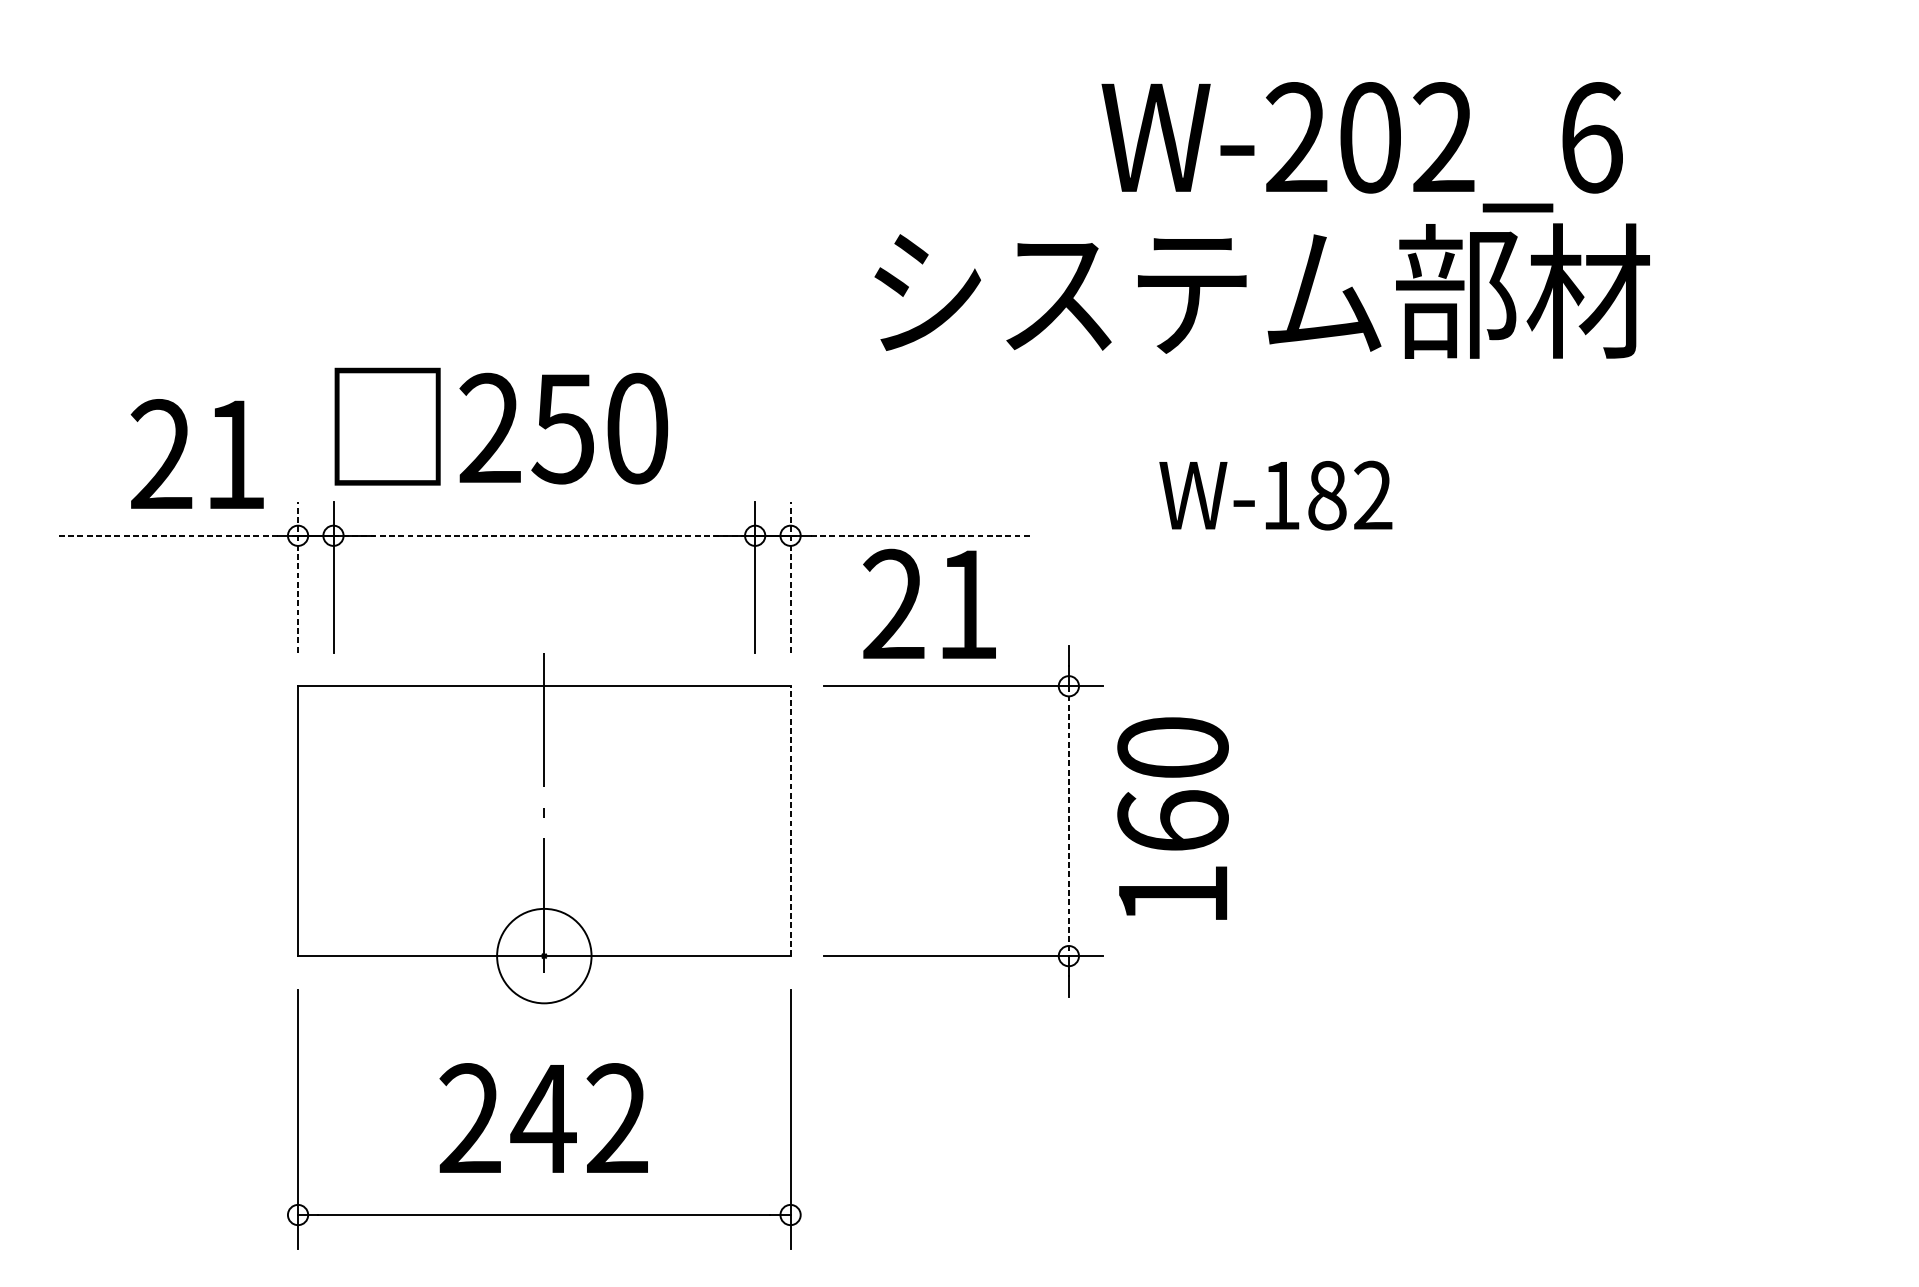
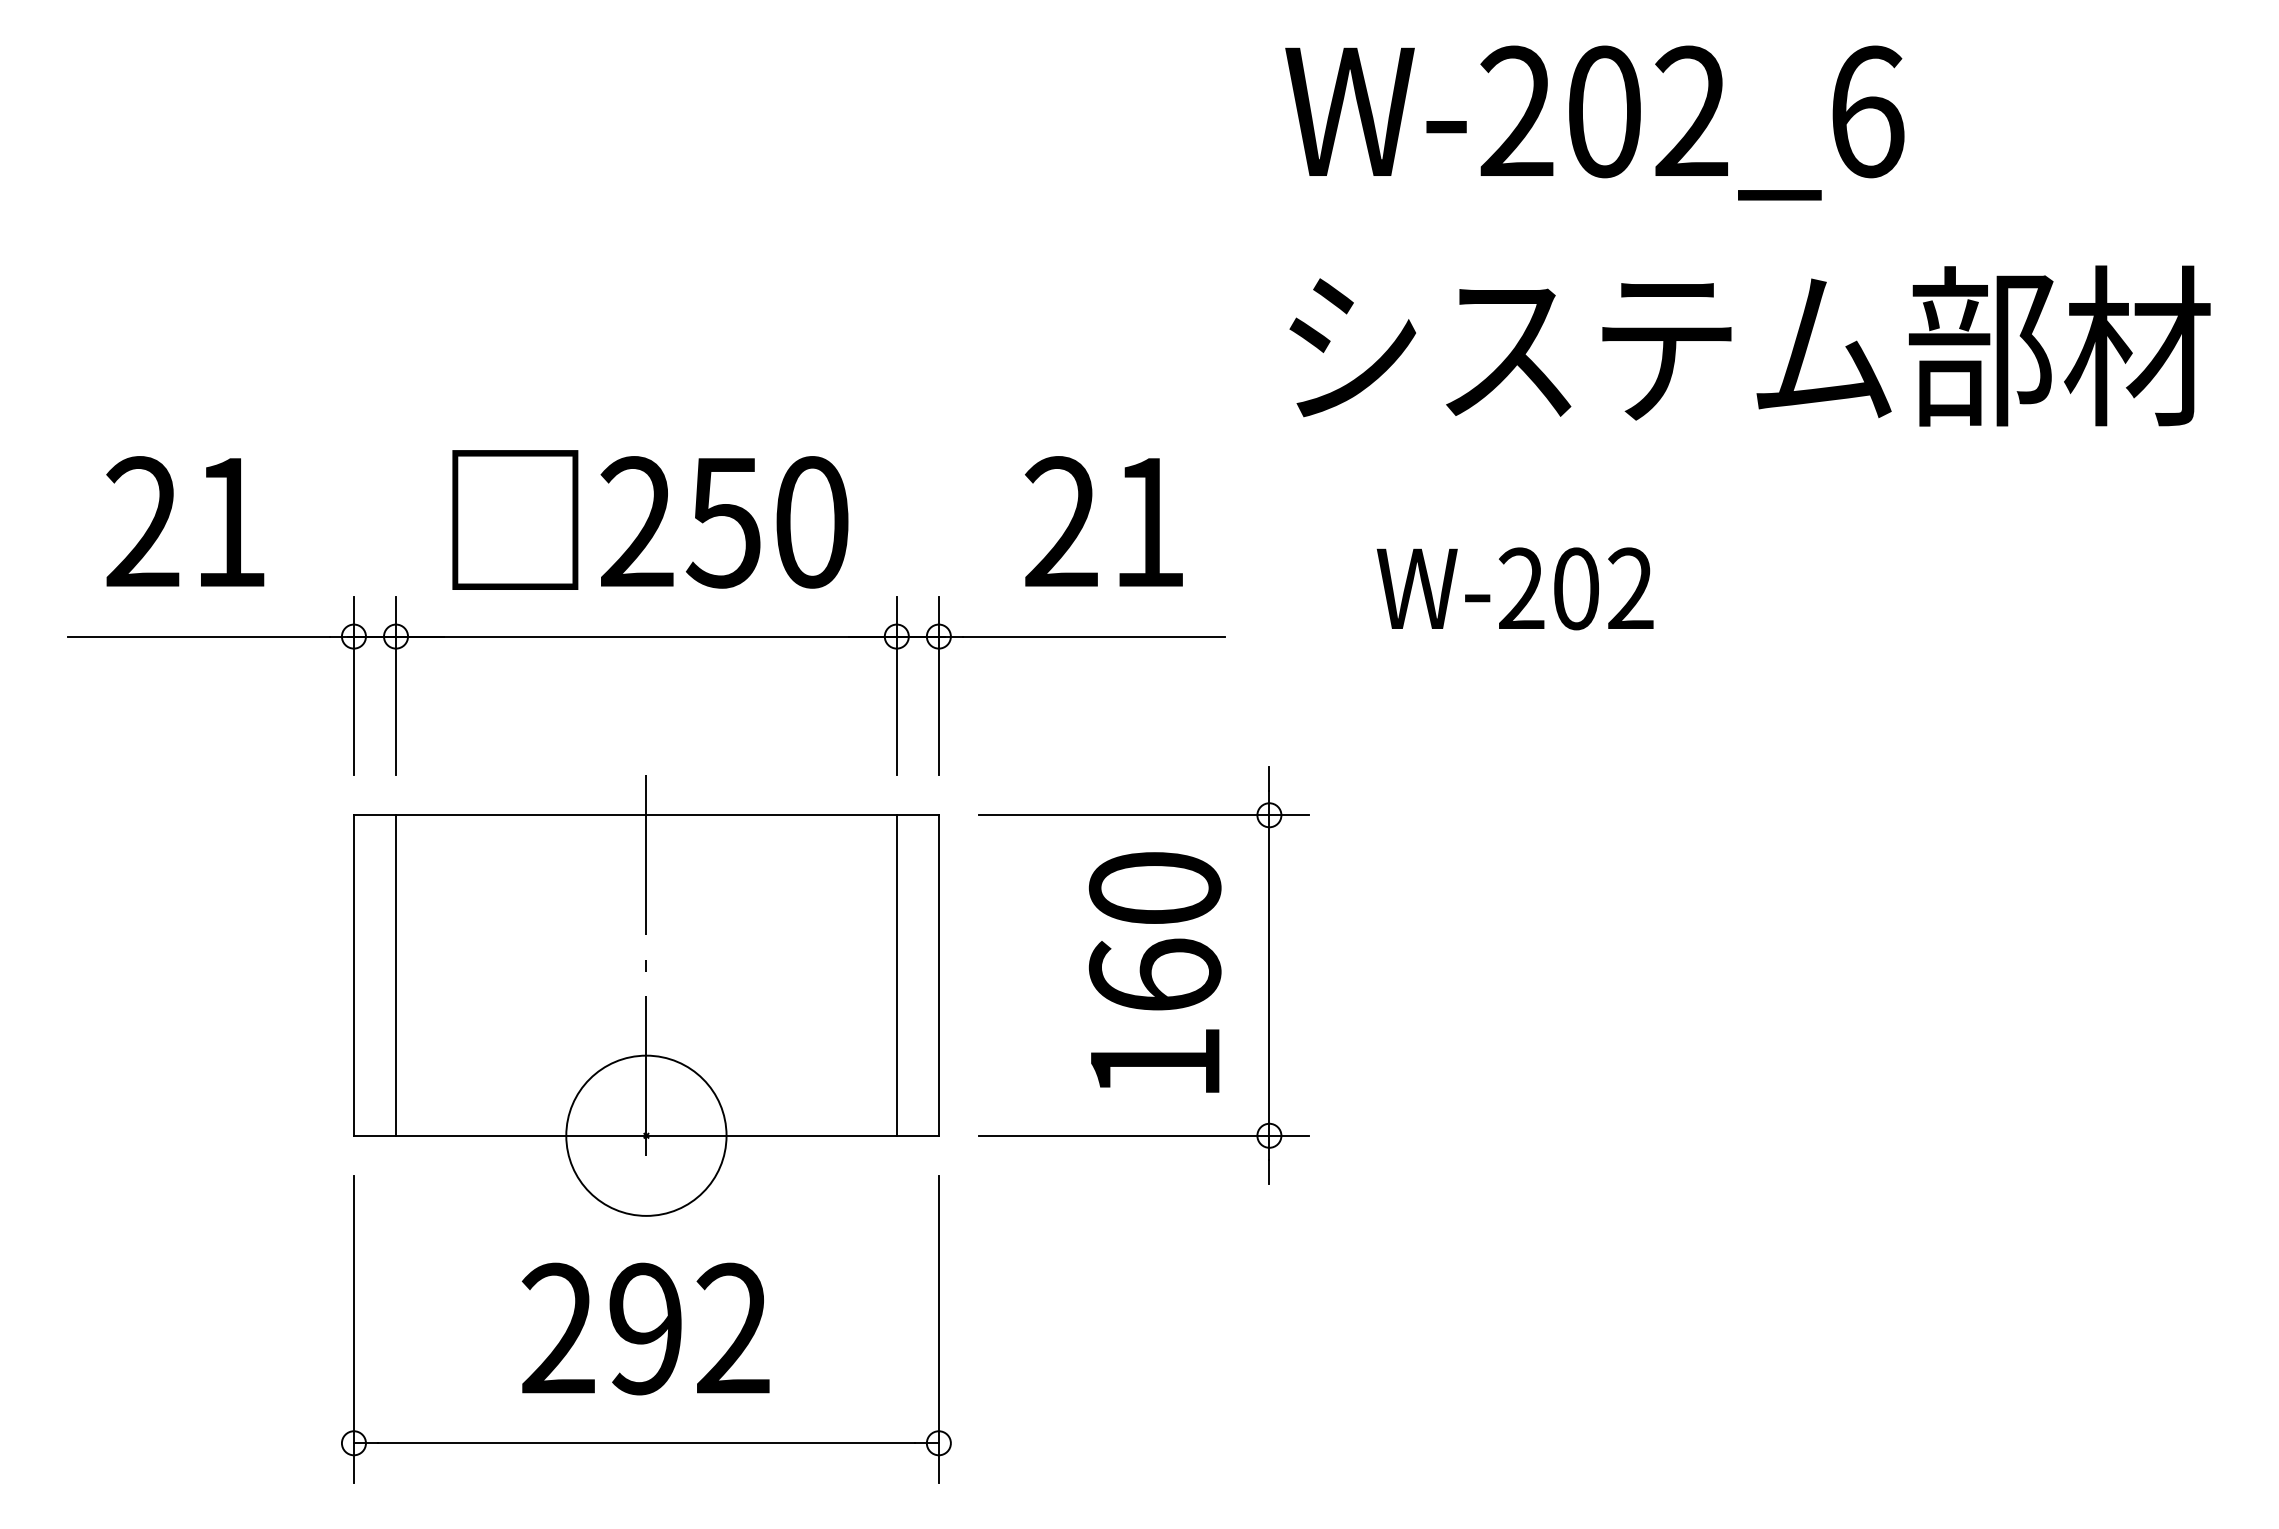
text: (1361, 146) -> (1594, 122), moved
text: (1261, 290) -> (1749, 345), moved
text: (501, 426) -> (650, 519), moved
text: (197, 454) -> (185, 521), moved
text: (1303, 495) -> (1548, 588), W-182 -> W-202
line: (168, 535) -> (199, 636), dashed -> solid
line: (544, 535) -> (646, 636), dashed -> solid
line: (920, 535) -> (1093, 636), dashed -> solid
line: (297, 576) -> (353, 685), dashed -> solid
line: (790, 576) -> (938, 685), dashed -> solid
text: (929, 603) -> (1103, 521), moved
text: (1172, 818) -> (1154, 972), moved
line: (333, 821) -> (396, 975), added
line: (754, 821) -> (896, 975), added
line: (790, 821) -> (938, 975), dashed -> solid
line: (1068, 822) -> (1269, 976), dashed -> solid
circle: (544, 955) -> (646, 1135), size x1.43
text: (543, 1118) -> (645, 1328), 242 -> 292

